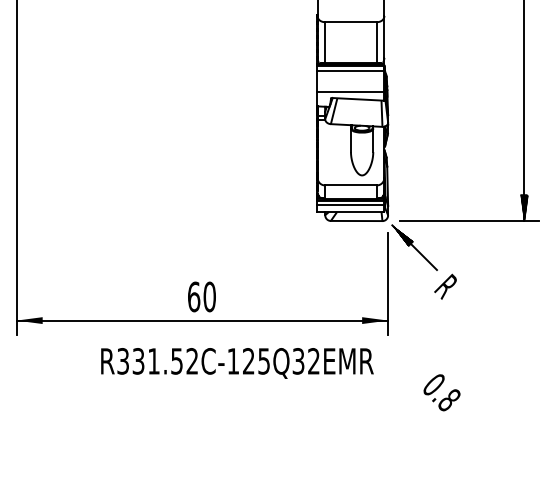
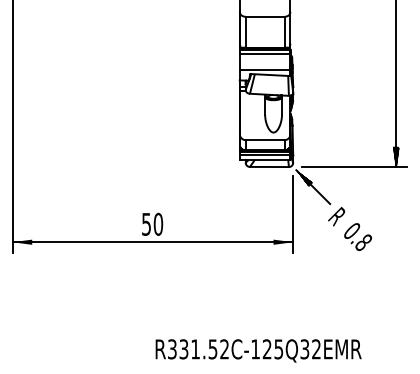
text: (194, 296) -> (146, 224), 60 -> 50
text: (237, 363) -> (258, 350), moved
text: (441, 392) -> (357, 236), moved

